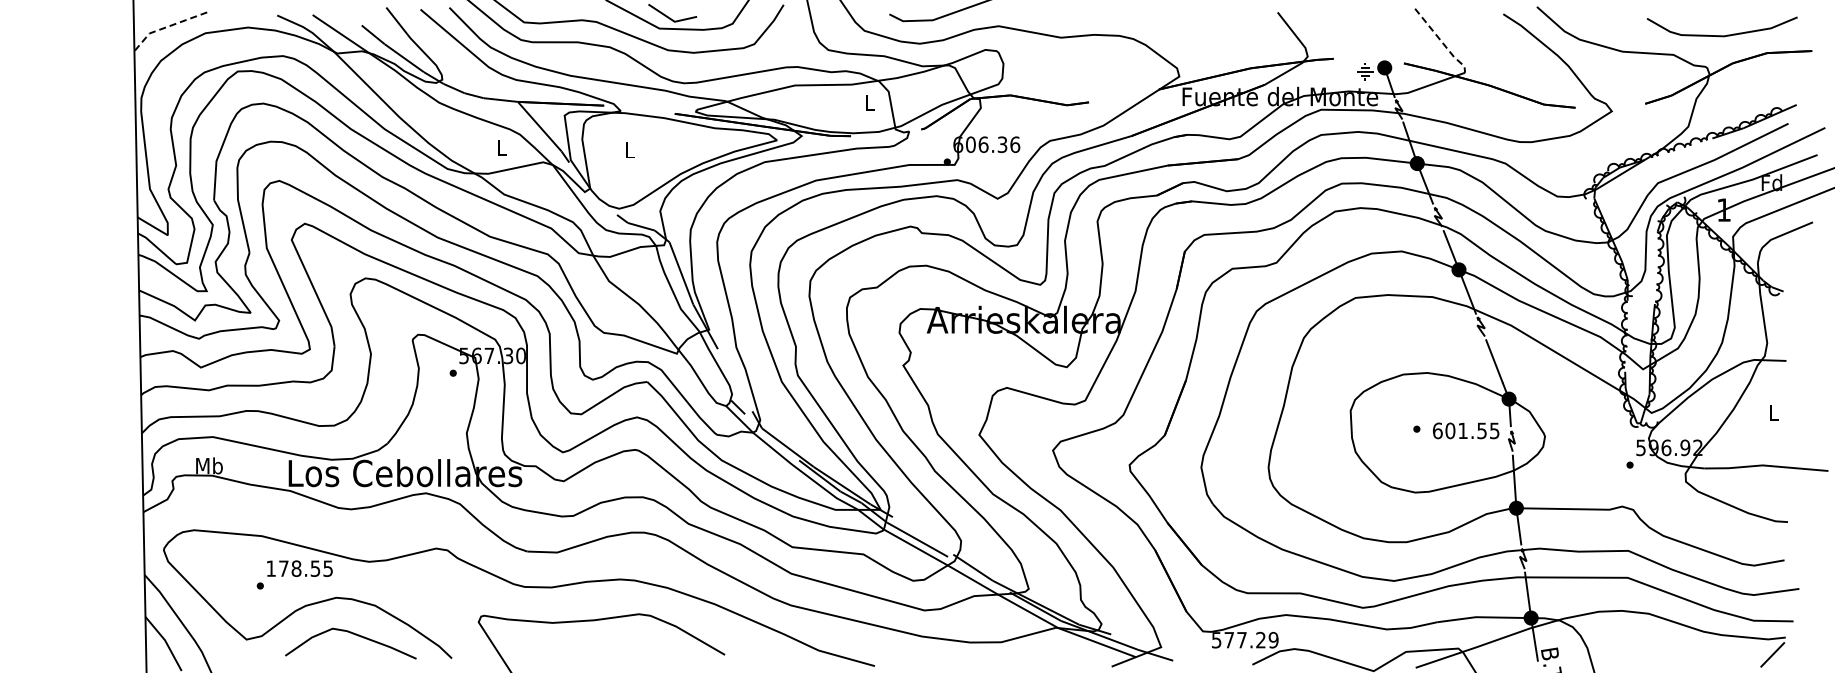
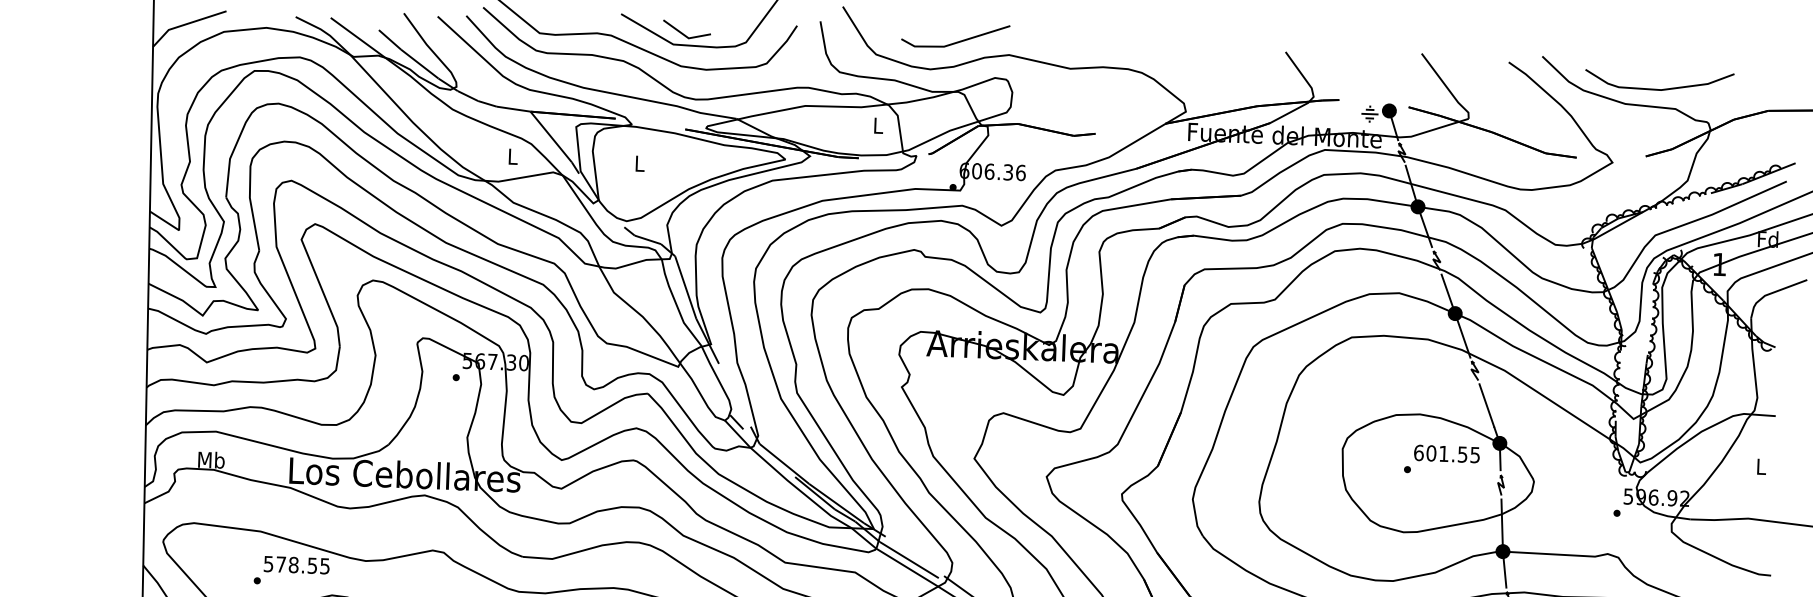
line: (166, 27) -> (185, 24), dashed -> solid
curve: (1721, 35) -> (1658, 89), moved
line: (1442, 42) -> (1447, 88), dashed -> solid
text: (1466, 430) -> (1447, 453), moved
text: (270, 568) -> (268, 563), 178.55 -> 578.55

